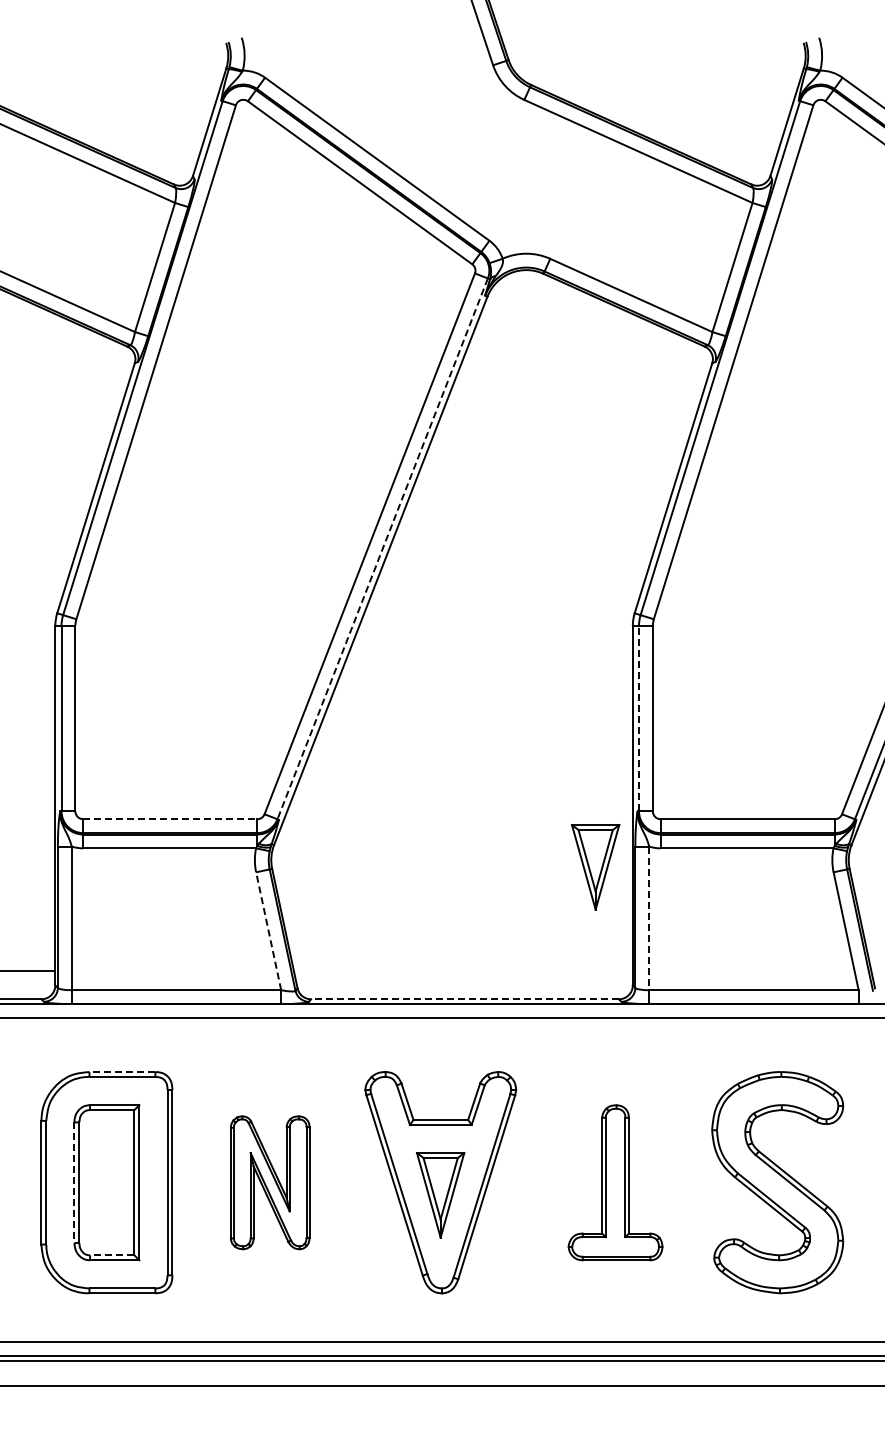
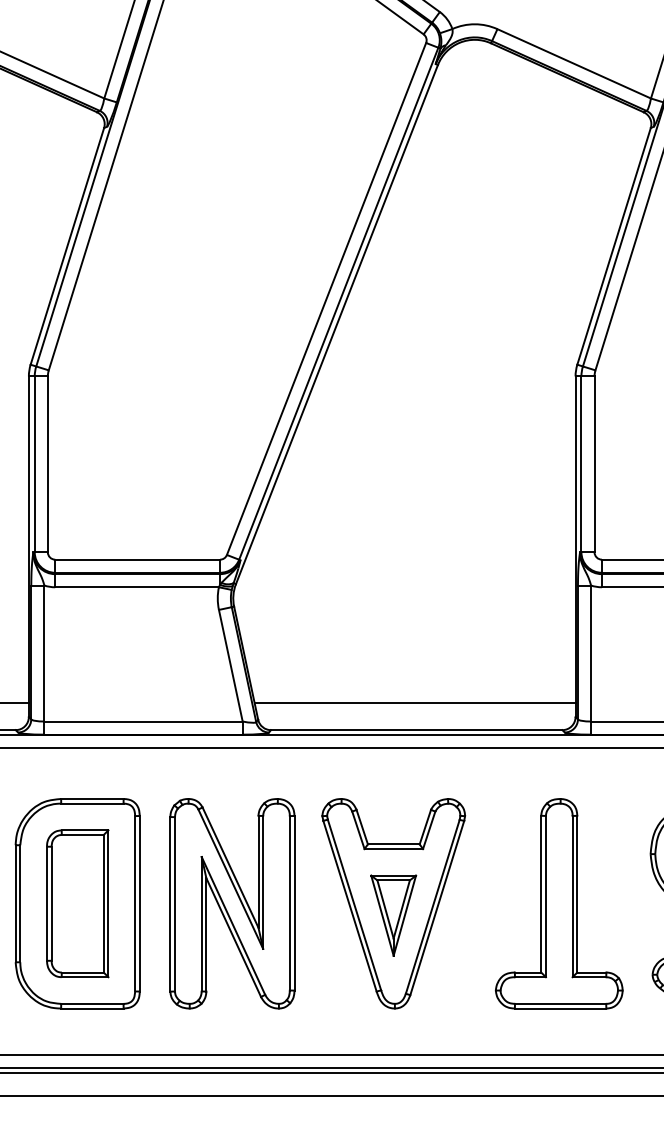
line: (382, 549) -> (338, 304), dashed -> solid
line: (639, 718) -> (581, 464), dashed -> solid
line: (170, 819) -> (137, 559), dashed -> solid
part: (595, 867) -> (540, 605), removed
line: (649, 918) -> (591, 653), dashed -> solid
line: (268, 930) -> (230, 665), dashed -> solid
line: (462, 971) -> (414, 703), added
line: (465, 999) -> (417, 730), dashed -> solid
line: (121, 1072) -> (91, 799), dashed -> solid
part: (269, 1182) -> (231, 903), size x1.67
part: (615, 1182) -> (559, 903), size x1.43
line: (74, 1183) -> (47, 904), dashed -> solid
line: (111, 1255) -> (82, 972), dashed -> solid

